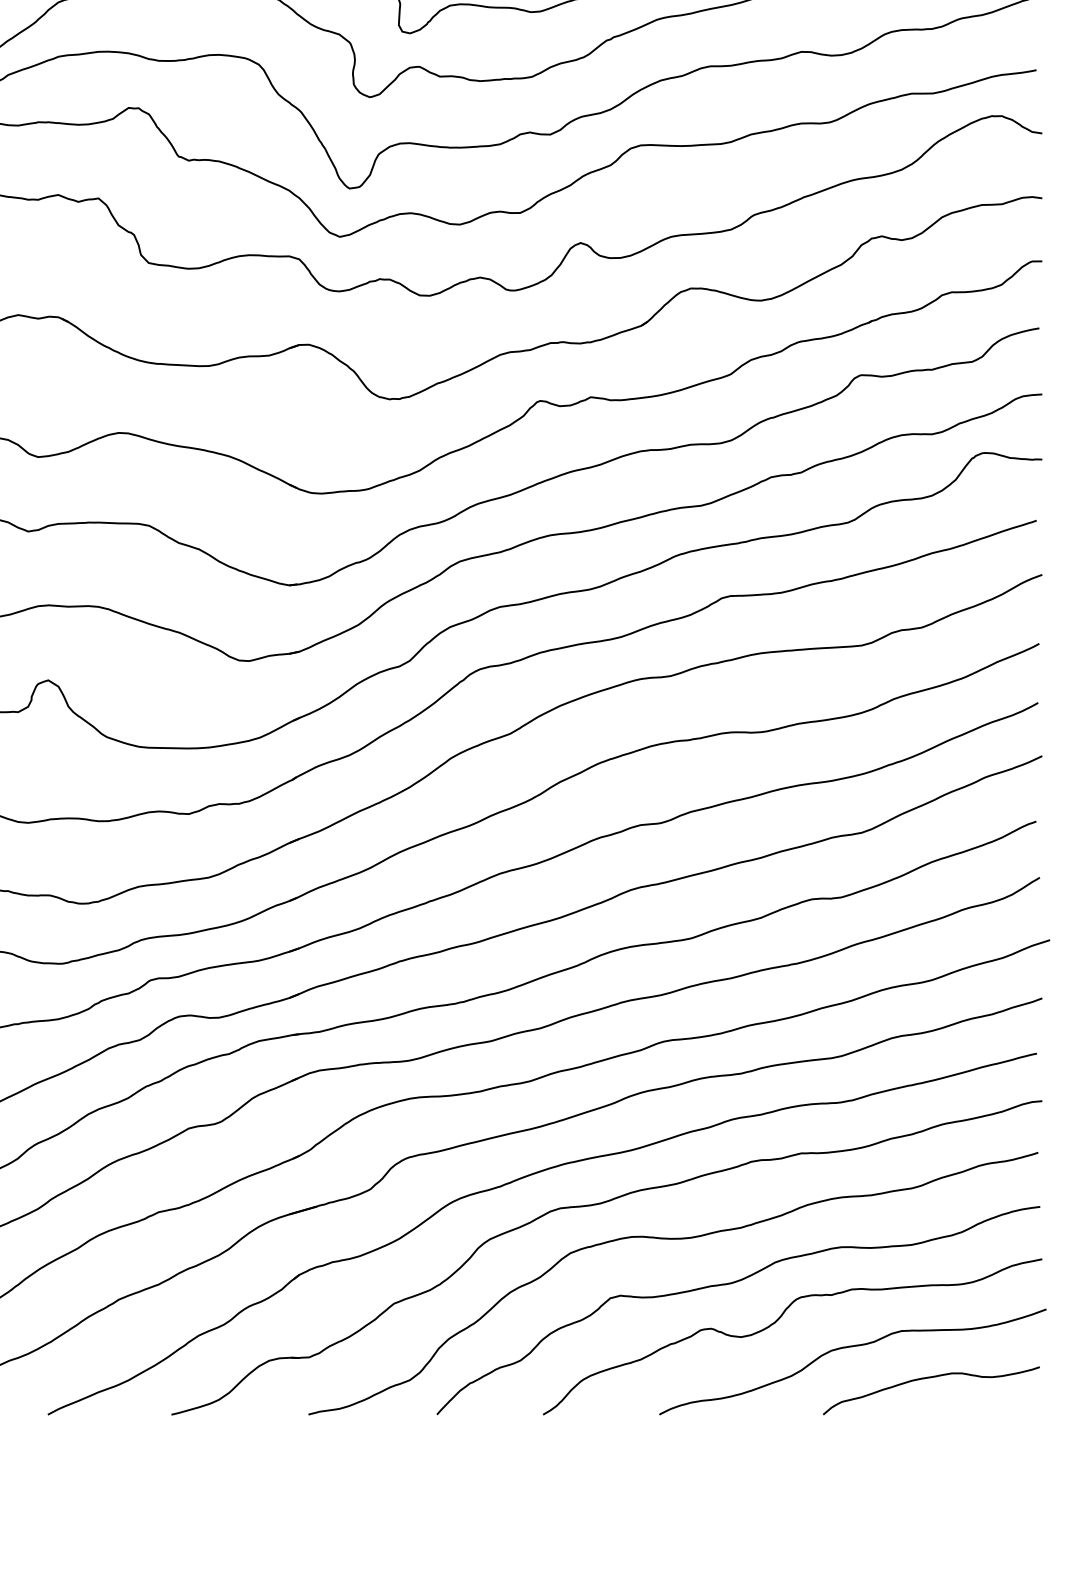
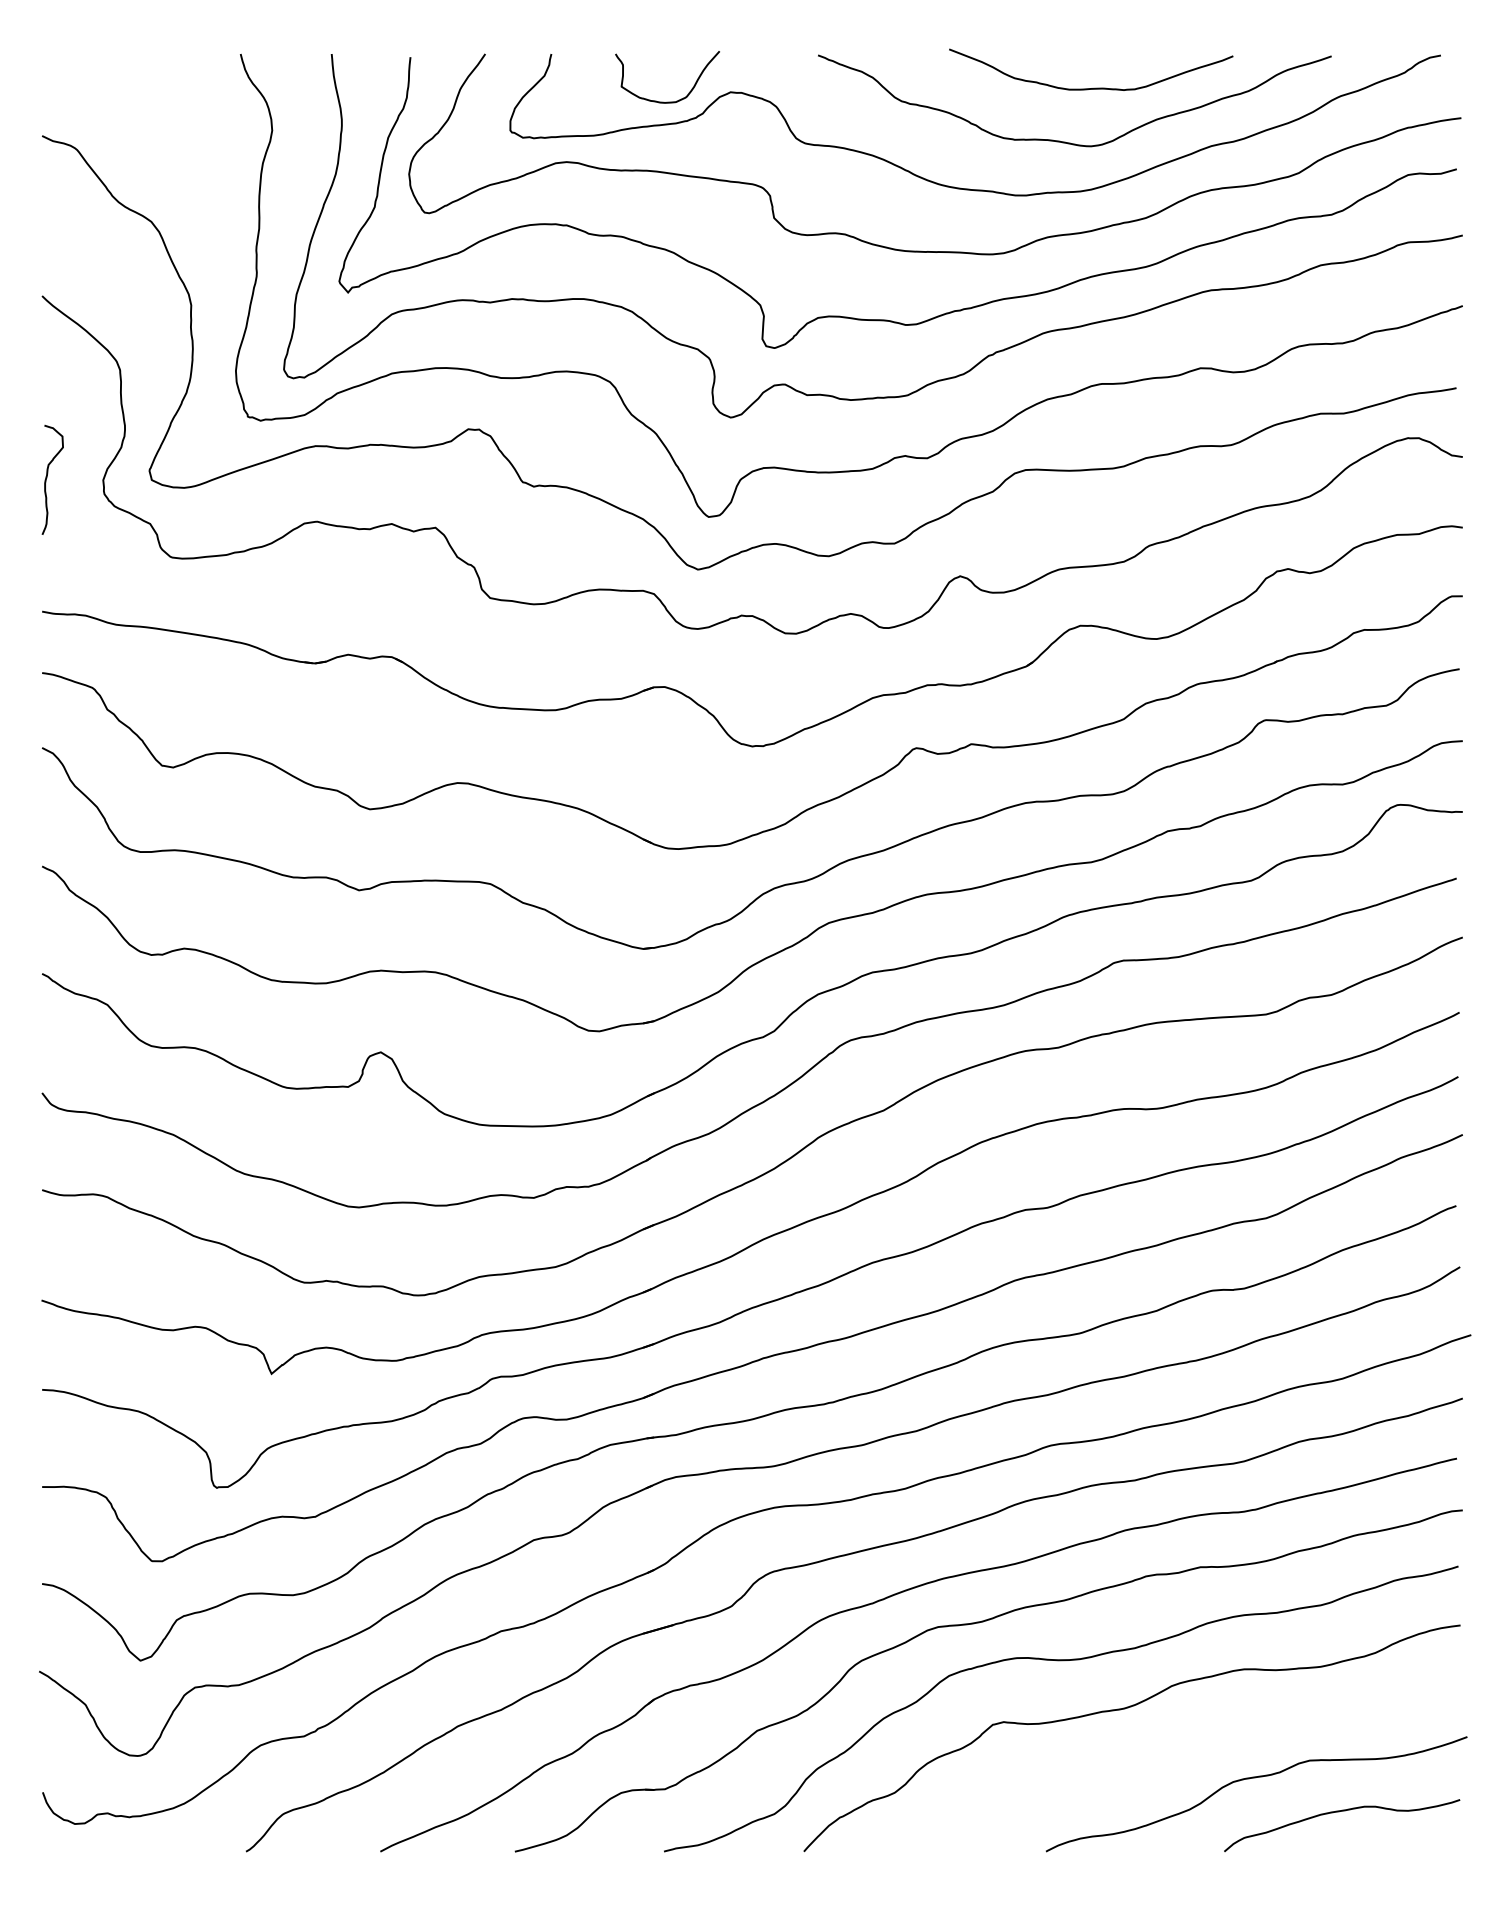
curve: (777, 1321) -> (1174, 1750), removed

